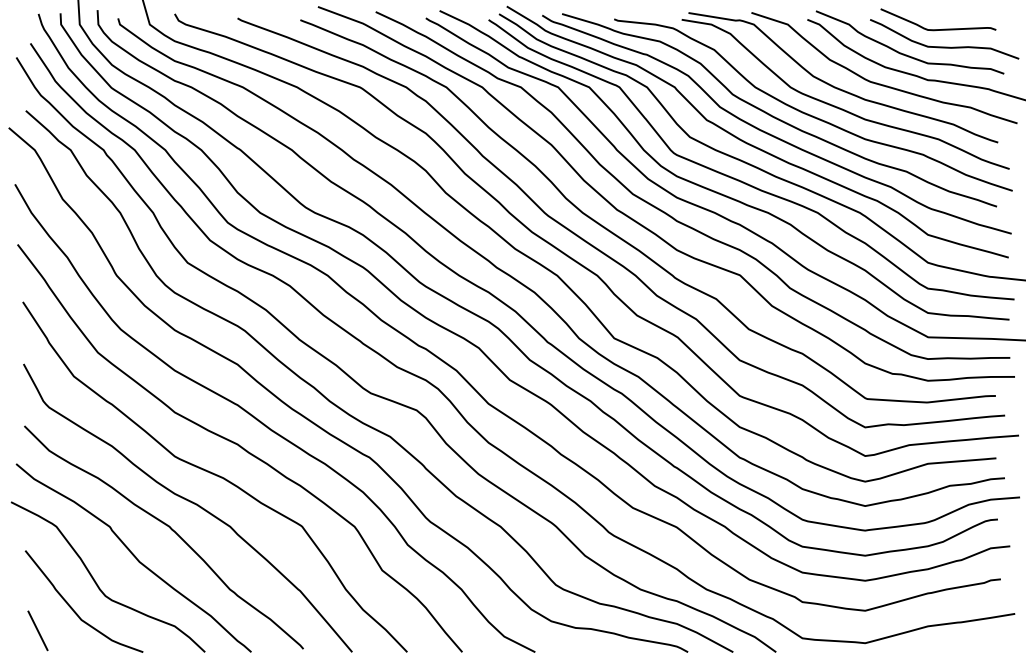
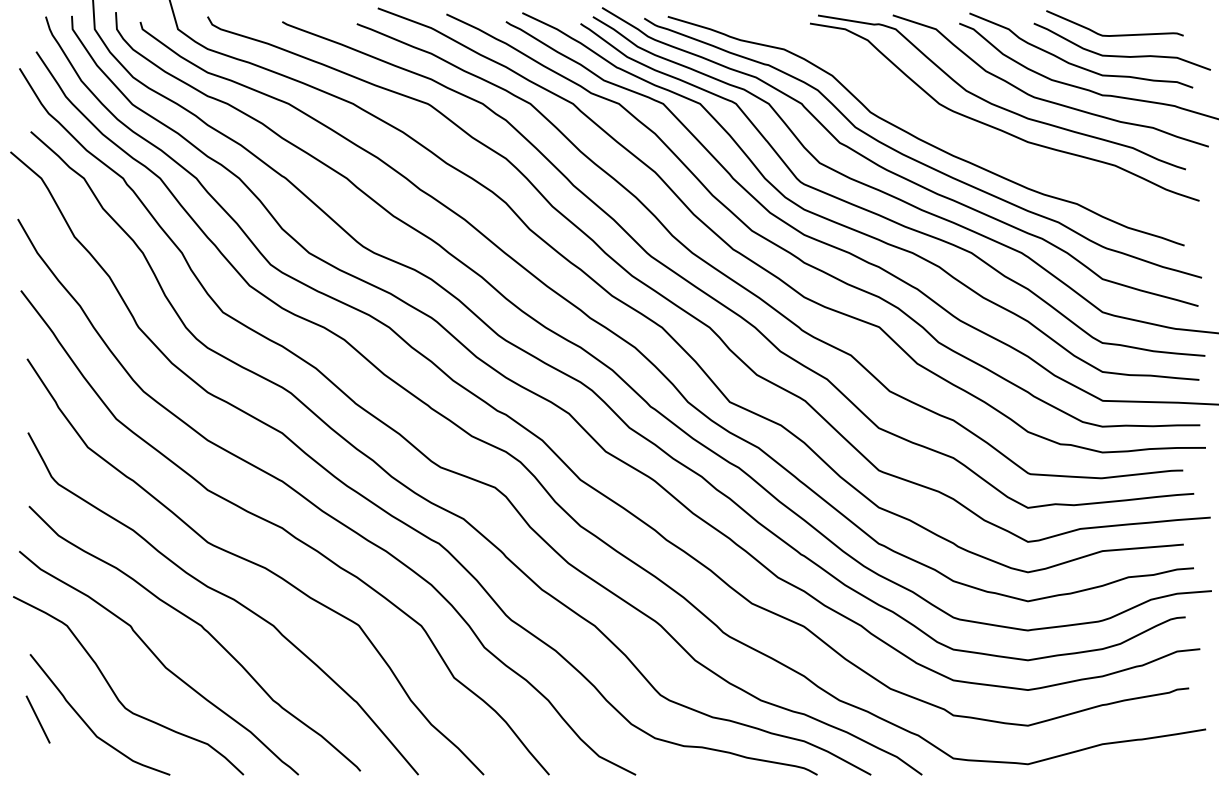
curve: (810, 114) -> (963, 136), removed
line: (37, 630) -> (37, 719), moved

